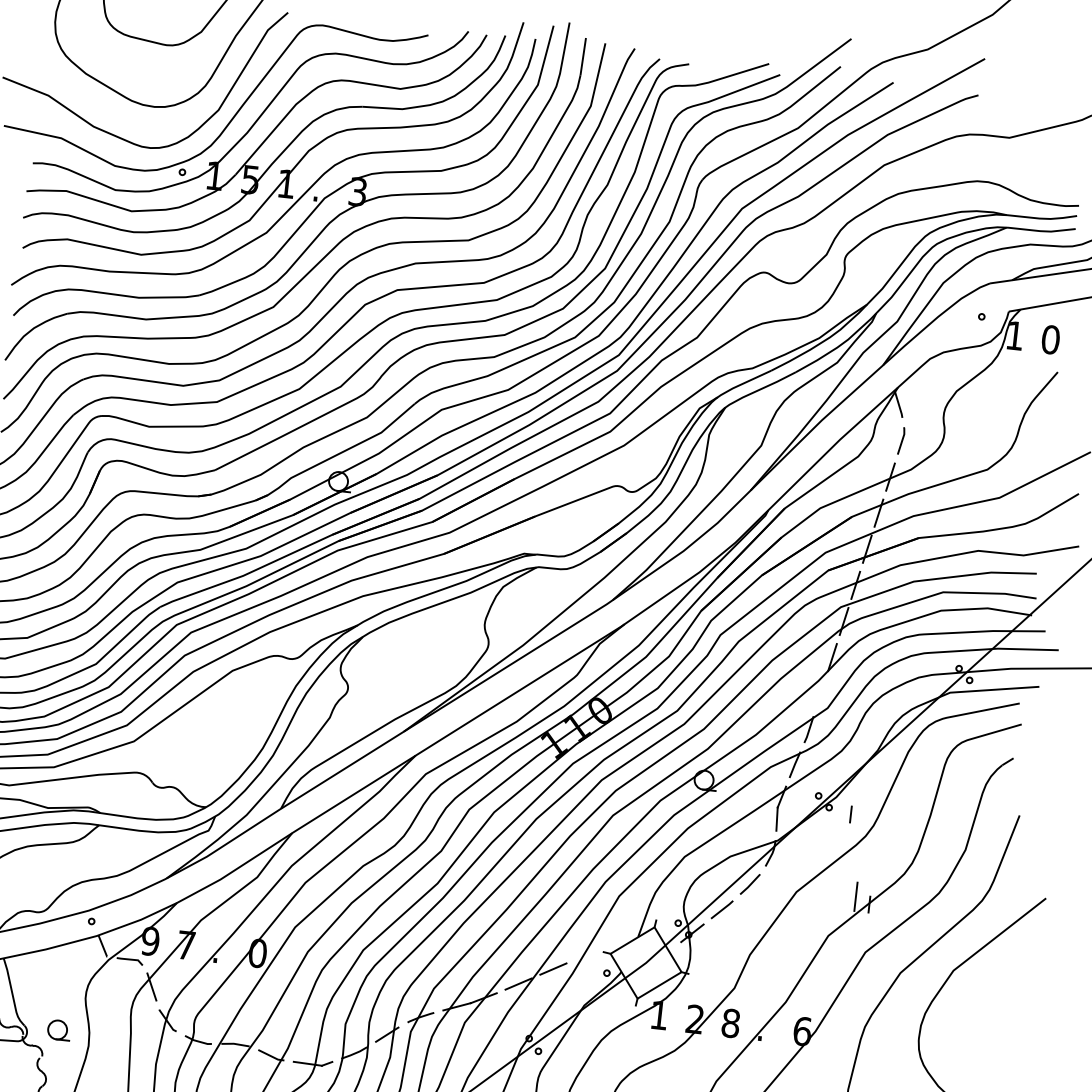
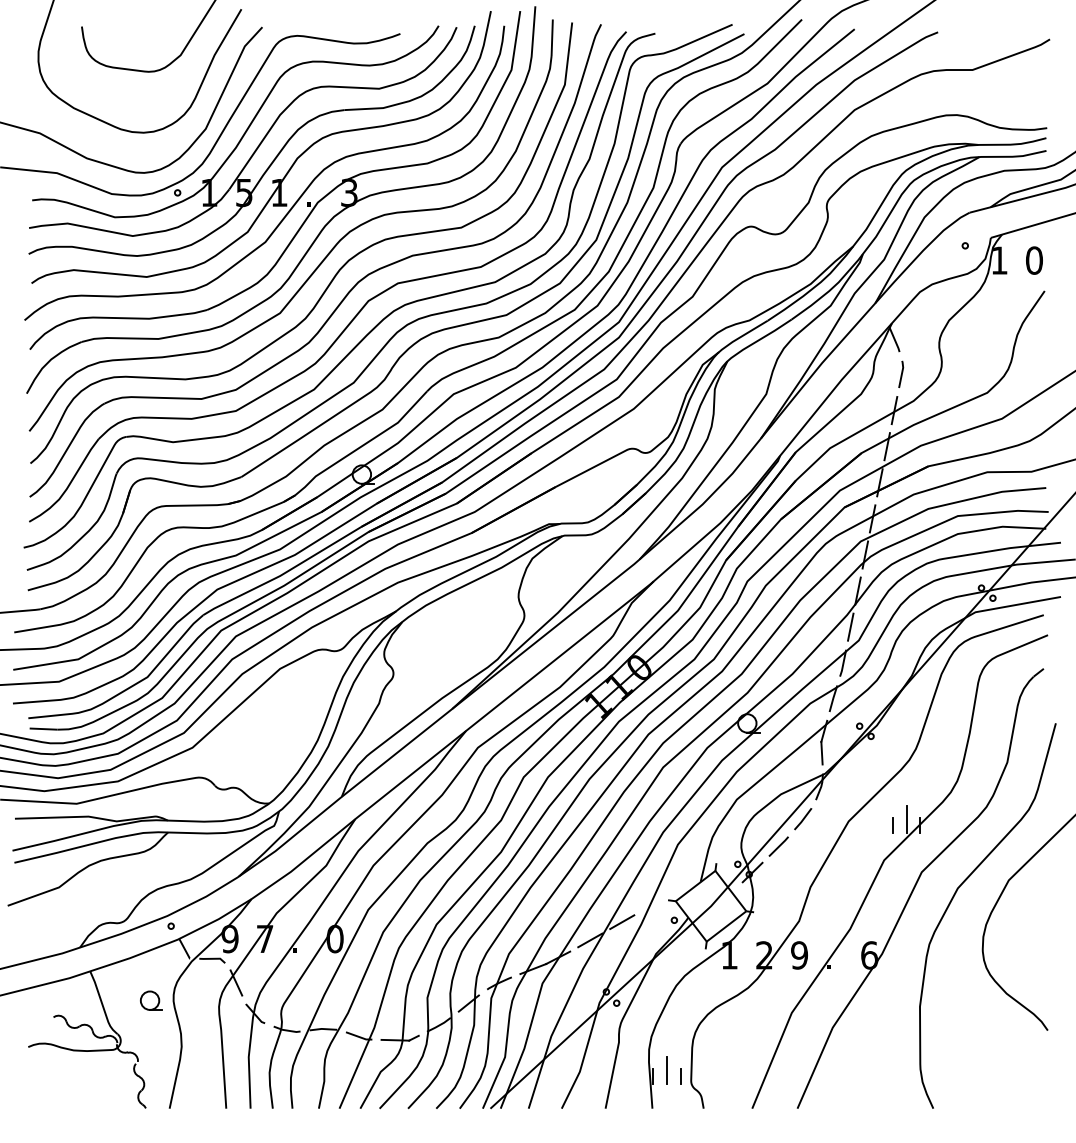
line: (820, 692) -> (850, 626), added
line: (850, 814) -> (892, 825), moved
text: (730, 1023) -> (799, 955), 8 -> 9
part: (59, 1029) -> (151, 1000), moved

